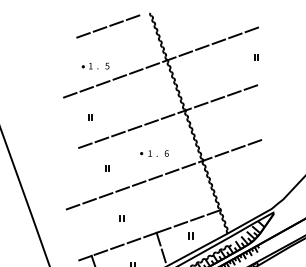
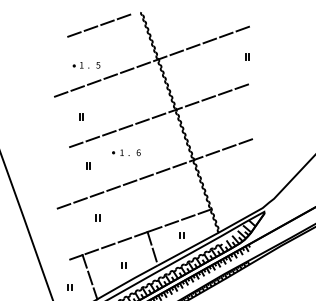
part: (154, 153) -> (126, 152), moved
part: (107, 168) -> (88, 165), moved
part: (121, 218) -> (97, 217), moved

